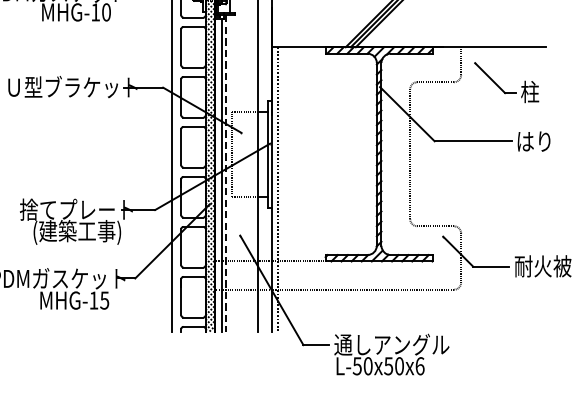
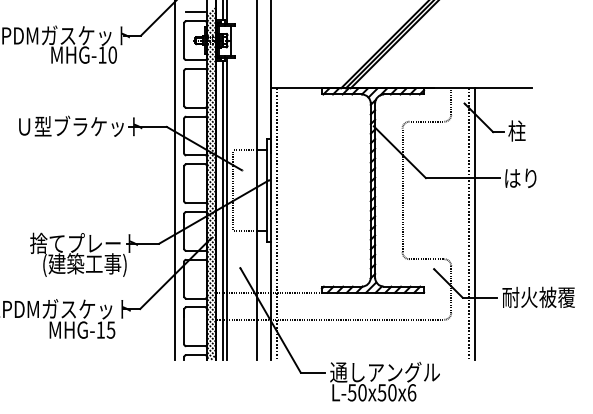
line: (226, 173) -> (227, 208), dashed -> solid
line: (480, 188) -> (469, 223), added
line: (486, 188) -> (475, 223), added

